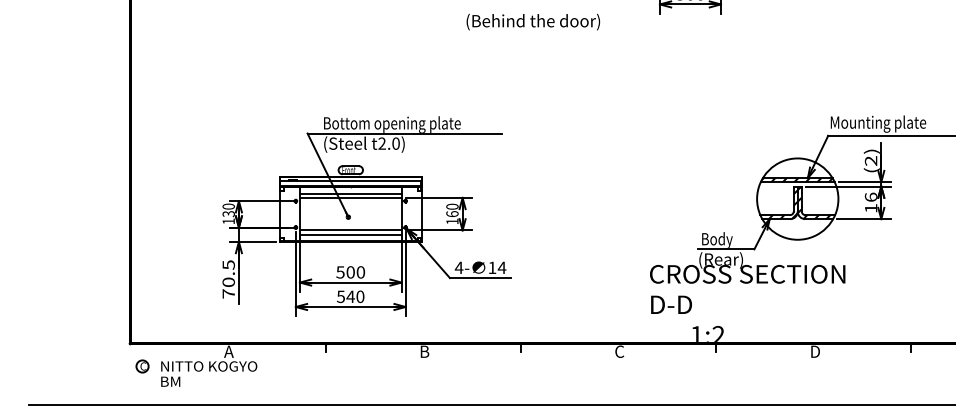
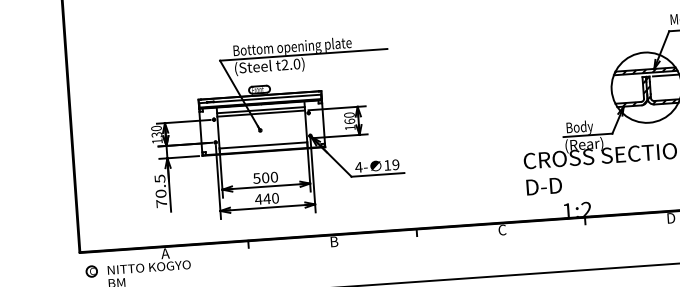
line: (350, 230) -> (262, 141), removed
text: (501, 267) -> (395, 164), 14 -> 19
text: (340, 296) -> (258, 199), 540 -> 440

